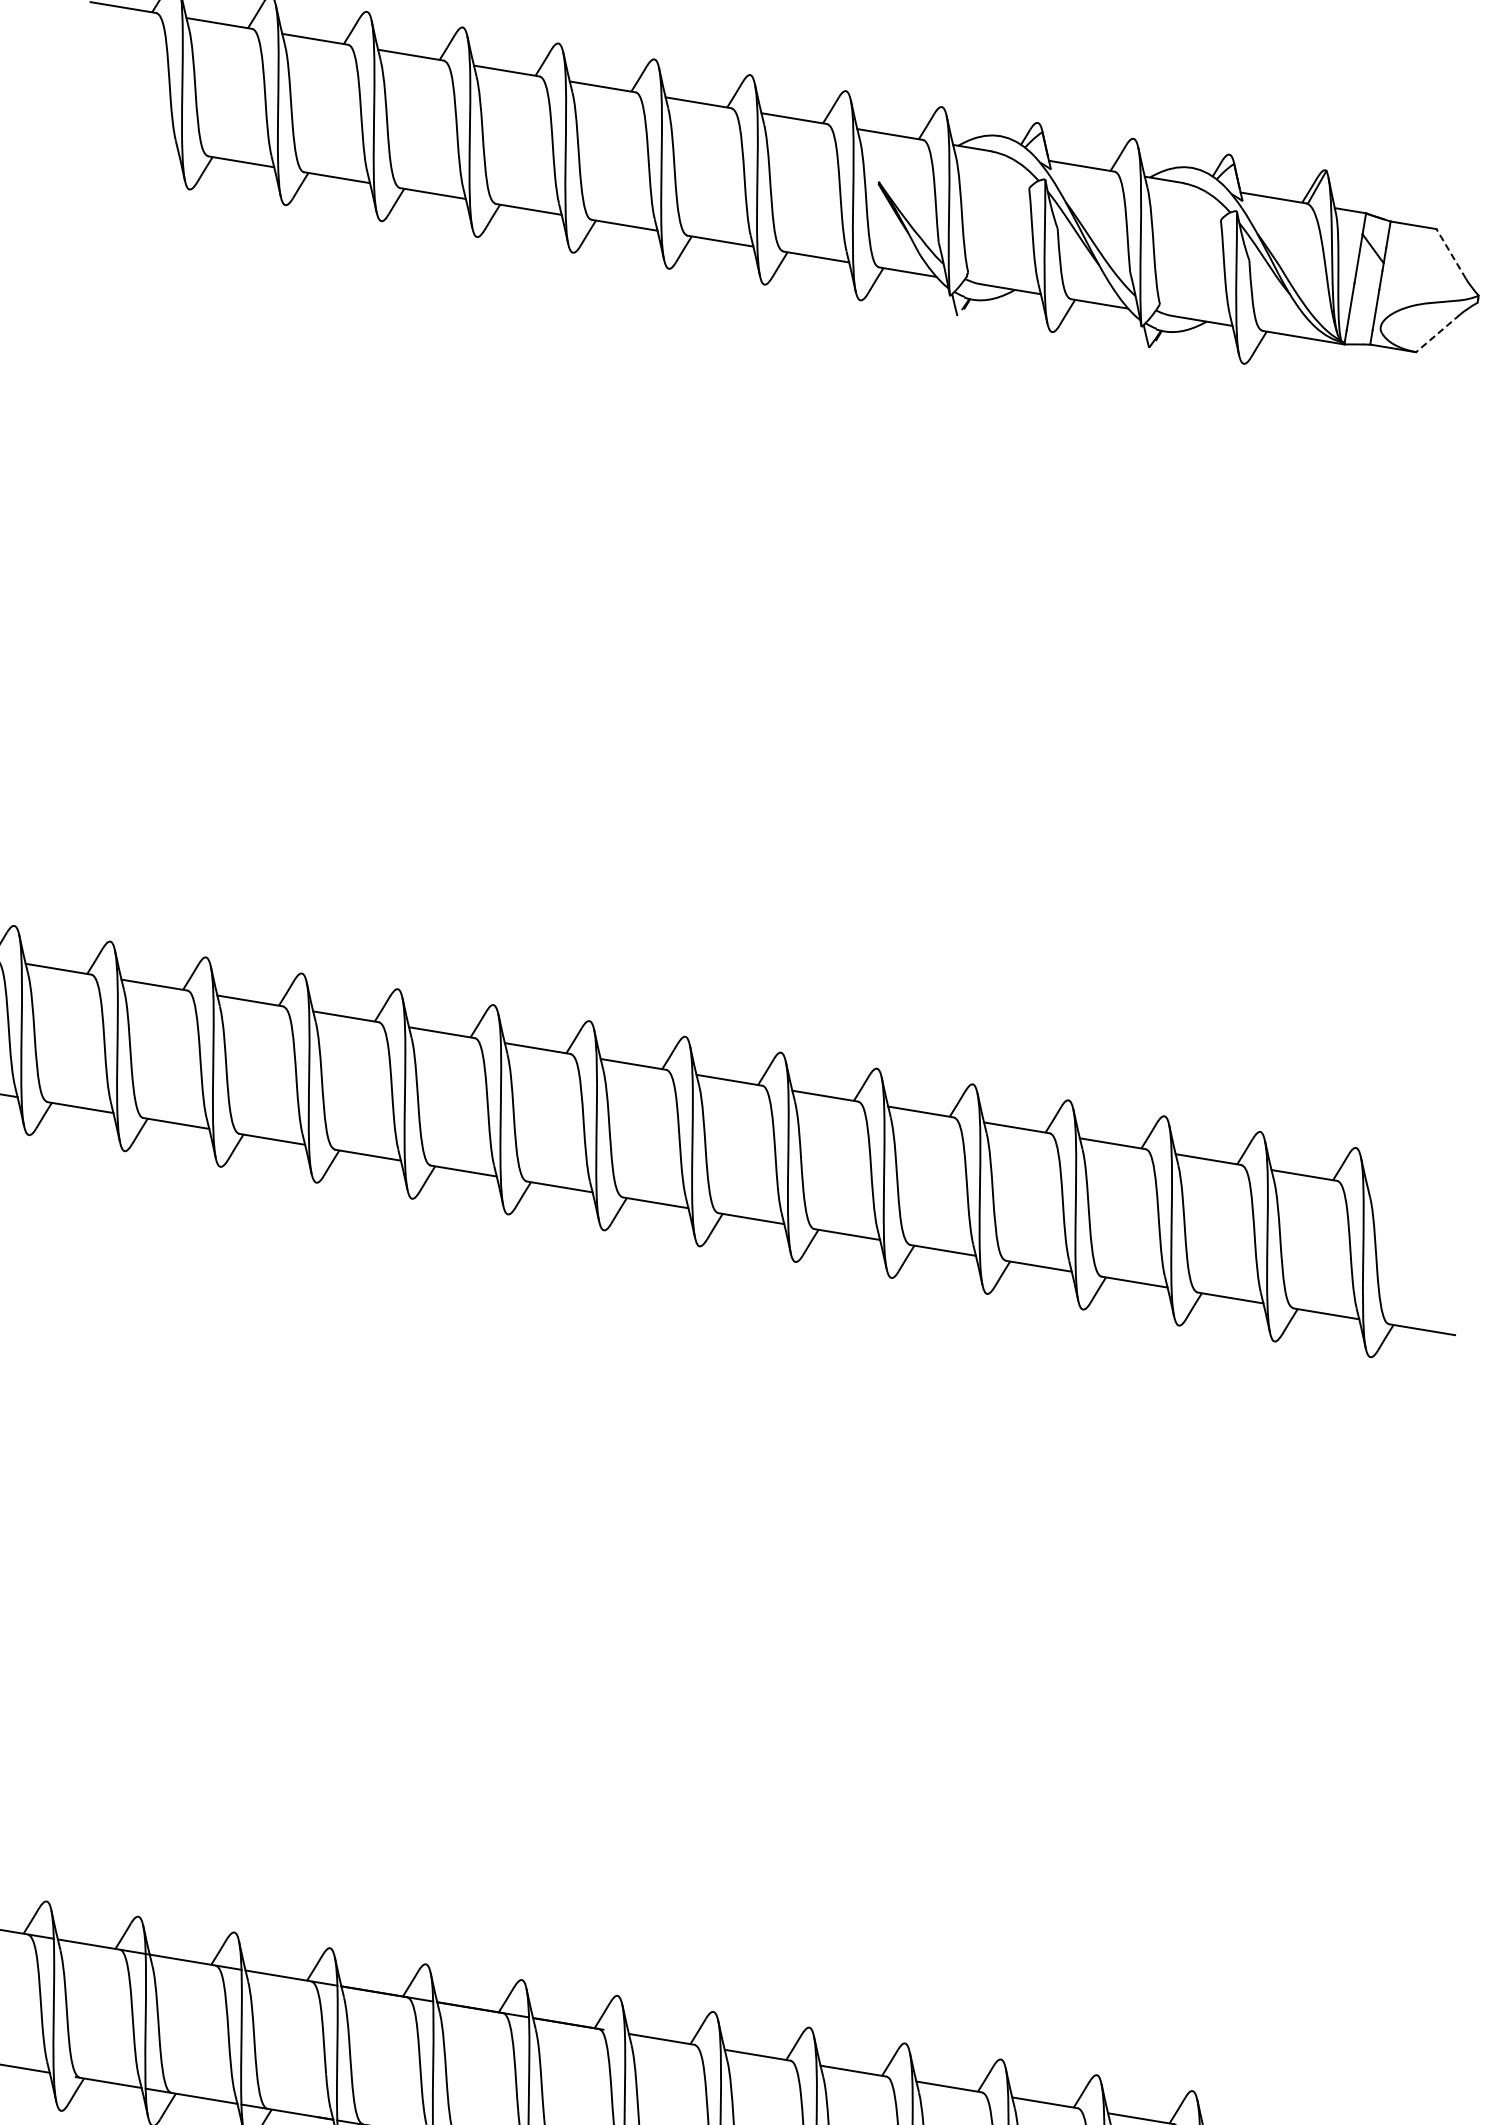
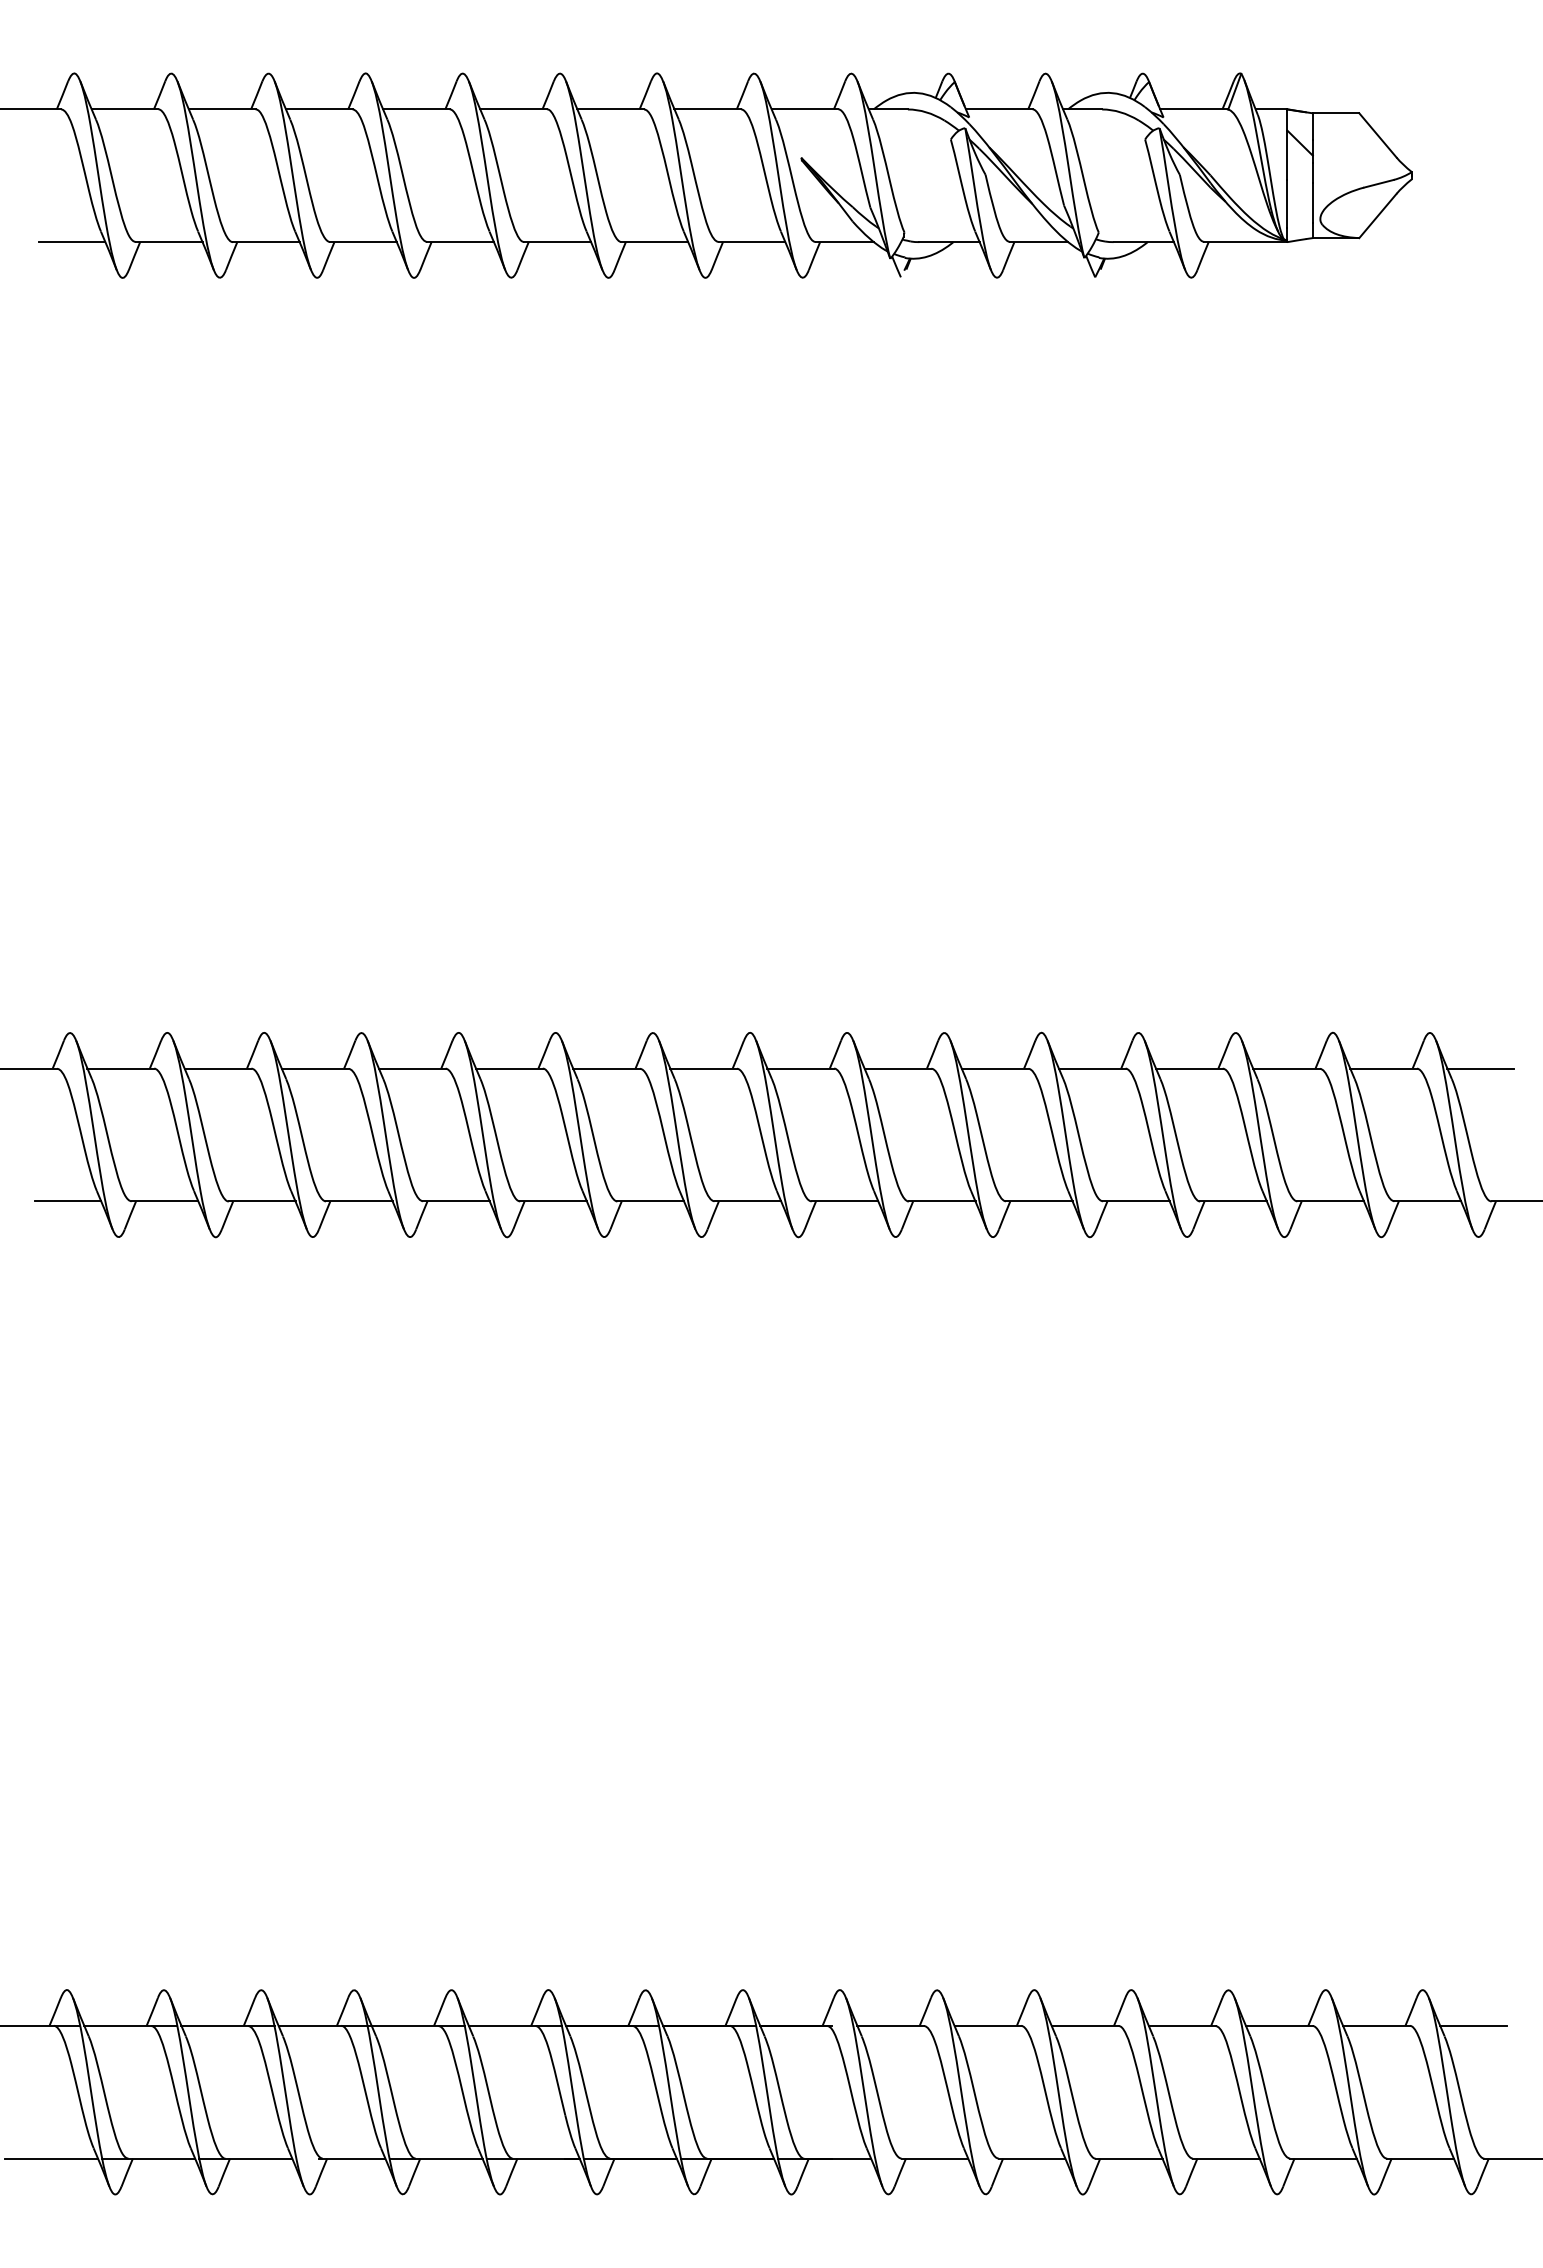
line: (144, 146) -> (71, 242), added
line: (1450, 253) -> (1377, 135), dashed -> solid
line: (1437, 332) -> (1377, 215), dashed -> solid
line: (1400, 1191) -> (1480, 1068), added

